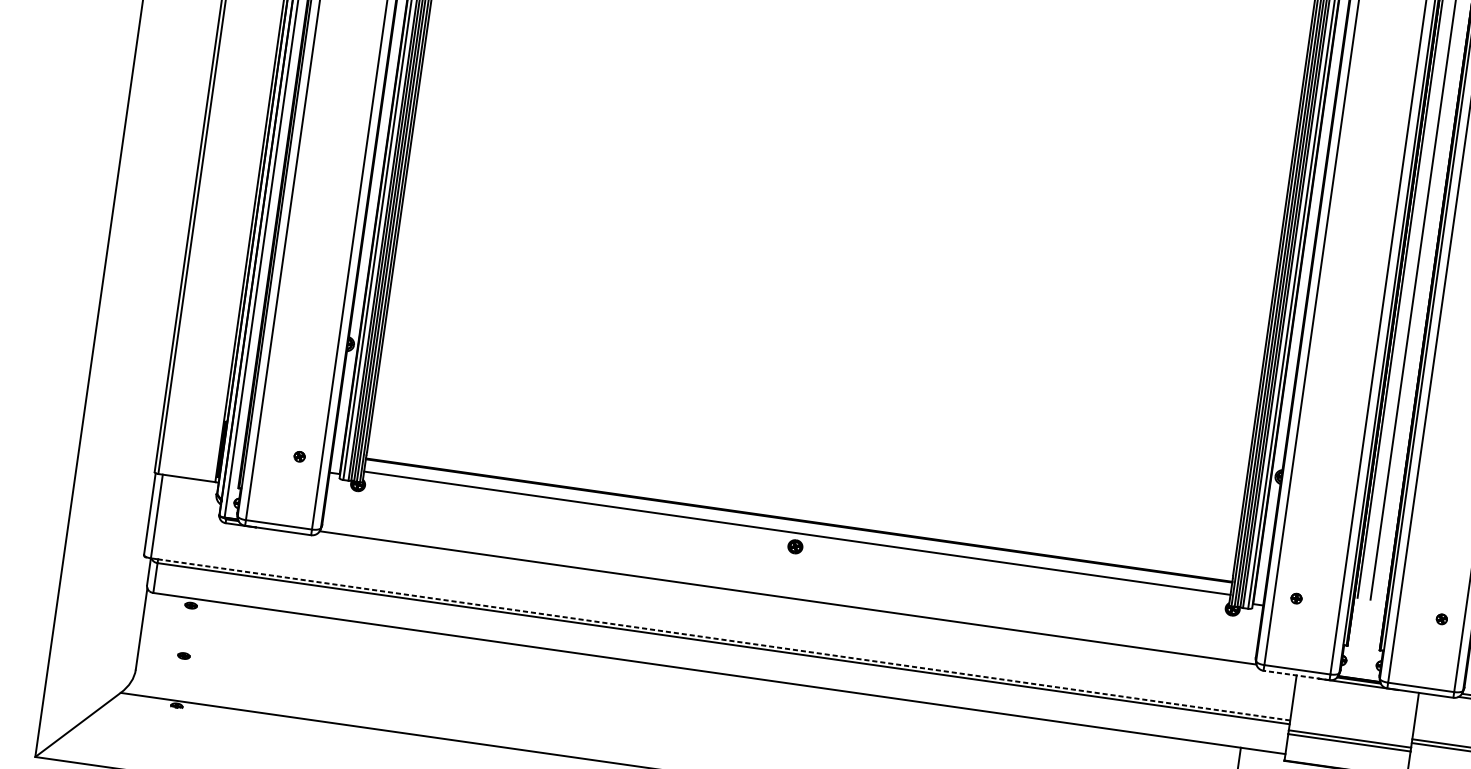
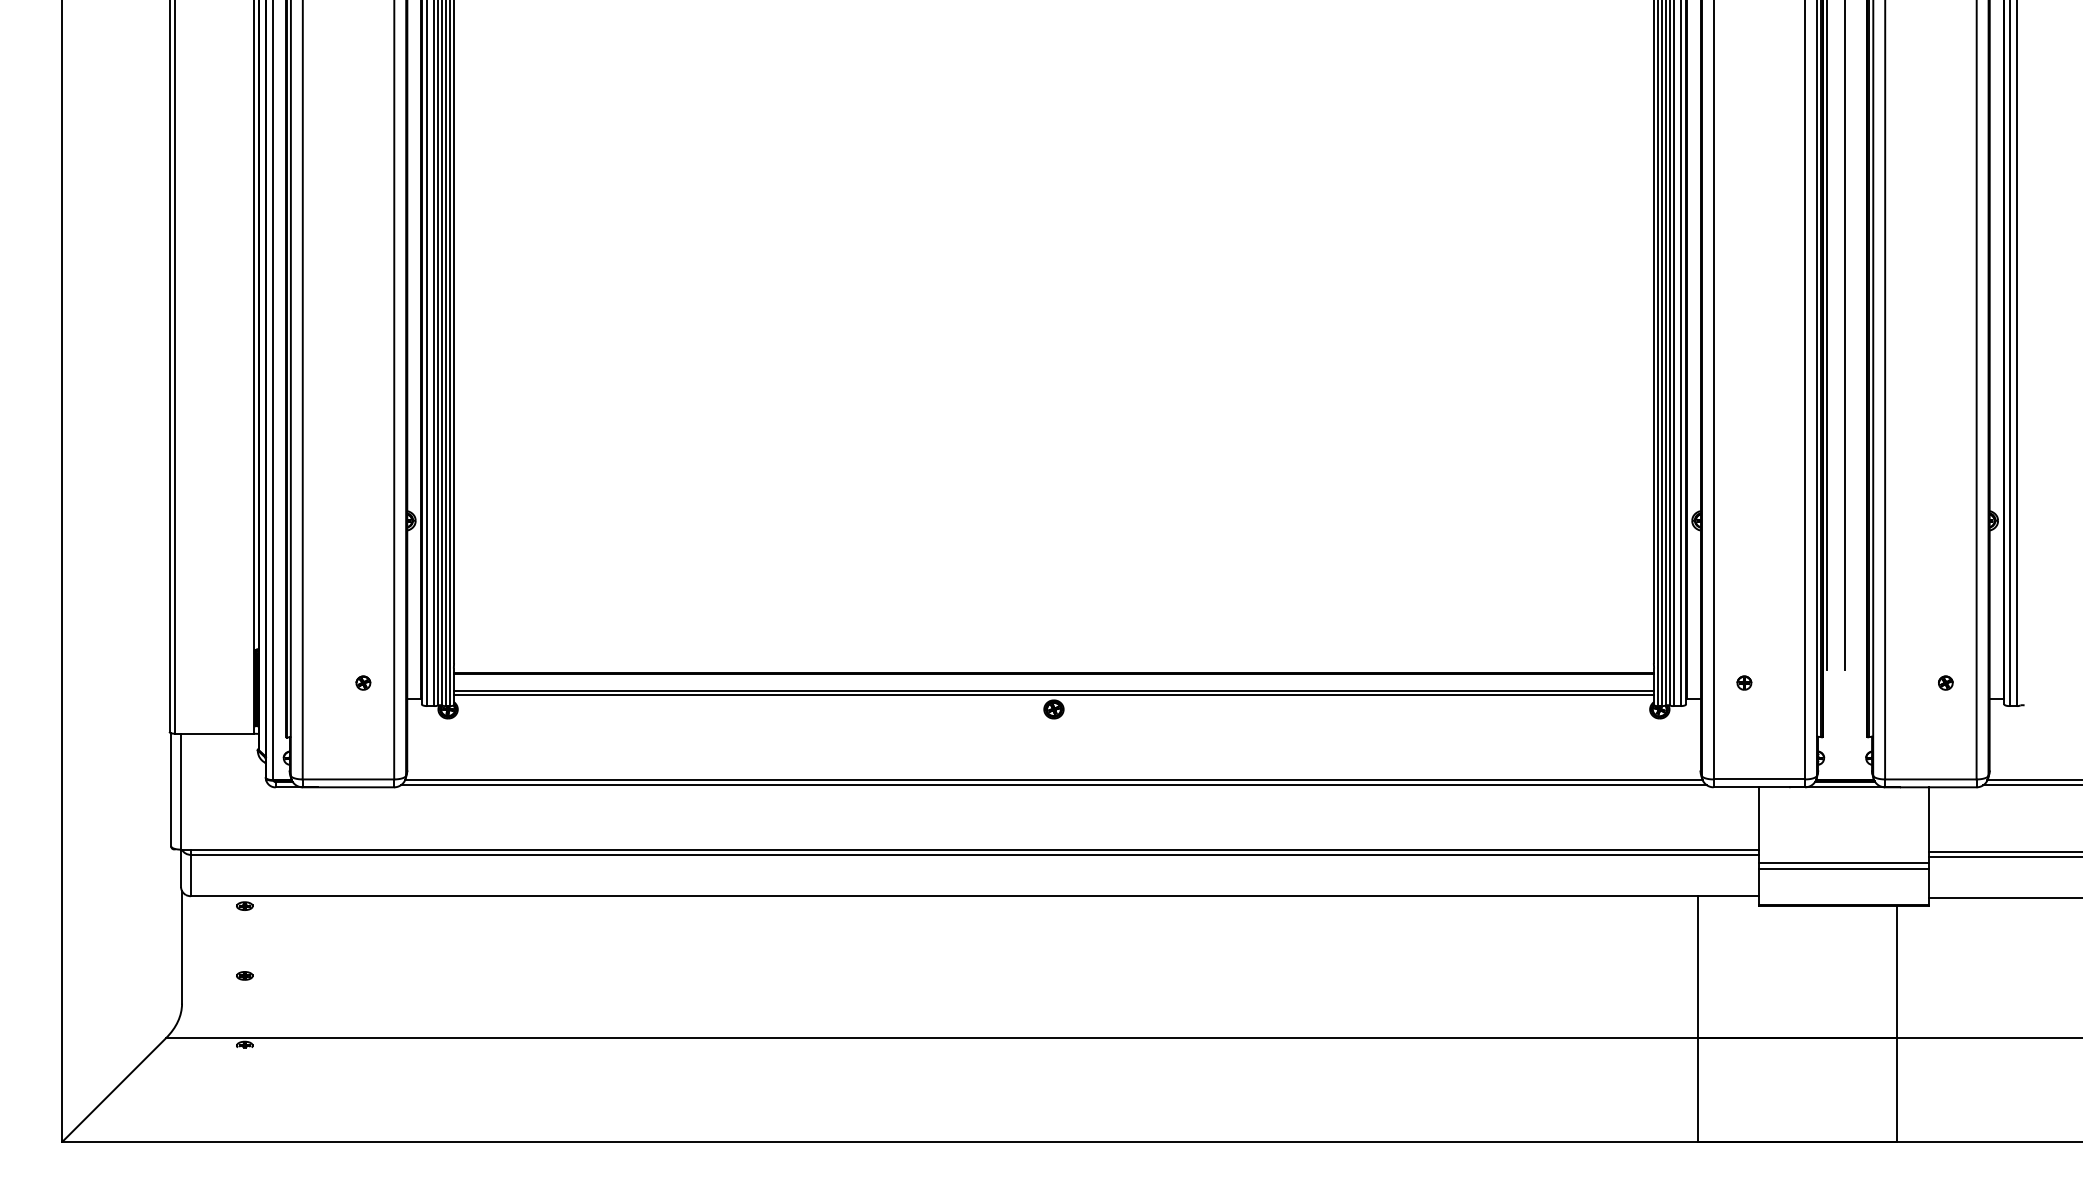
line: (796, 536) -> (1053, 695), added
line: (787, 601) -> (1053, 785), added
line: (723, 639) -> (974, 849), dashed -> solid
line: (1296, 675) -> (1759, 787), dashed -> solid

